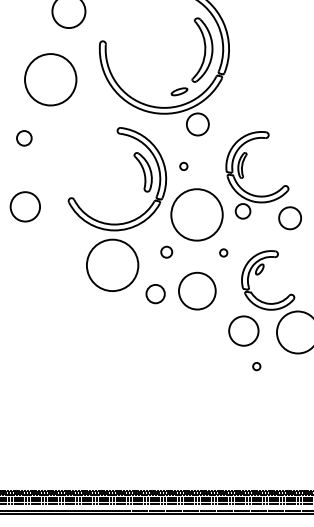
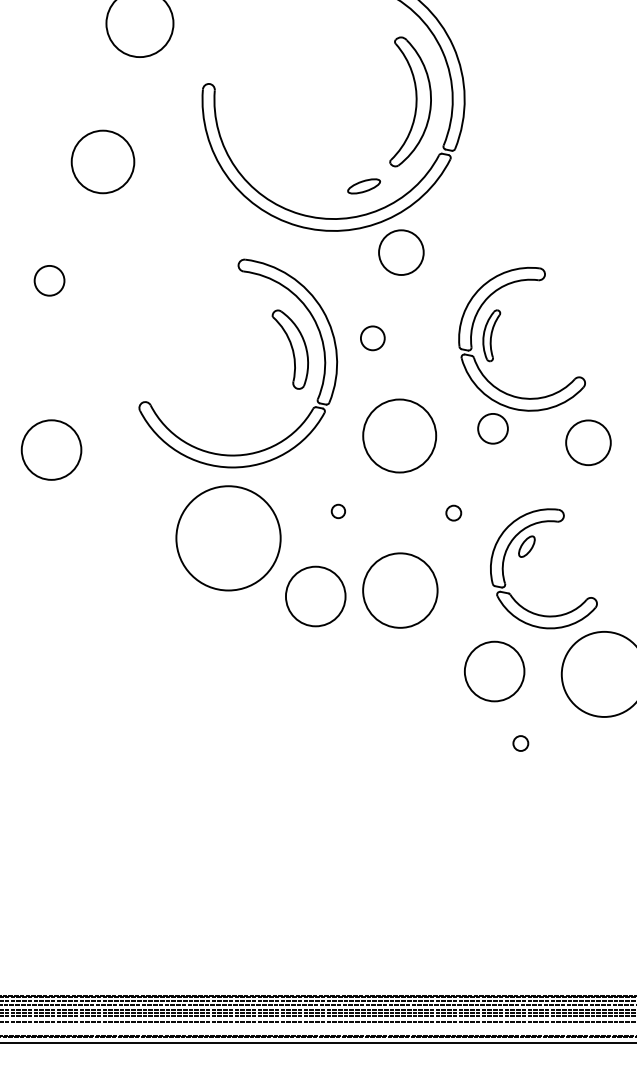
circle: (50, 79) -> (102, 161), size x0.6
circle: (183, 165) -> (372, 335), size x1.6
circle: (24, 206) -> (49, 449), moved
circle: (196, 214) -> (398, 435), size x0.7
circle: (166, 251) -> (337, 510), size x0.6
circle: (155, 293) -> (315, 595), size x1.6

